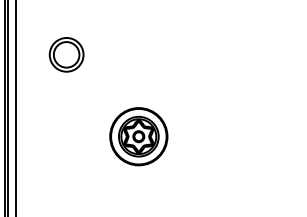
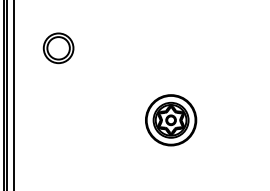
part: (139, 136) -> (171, 120), moved

